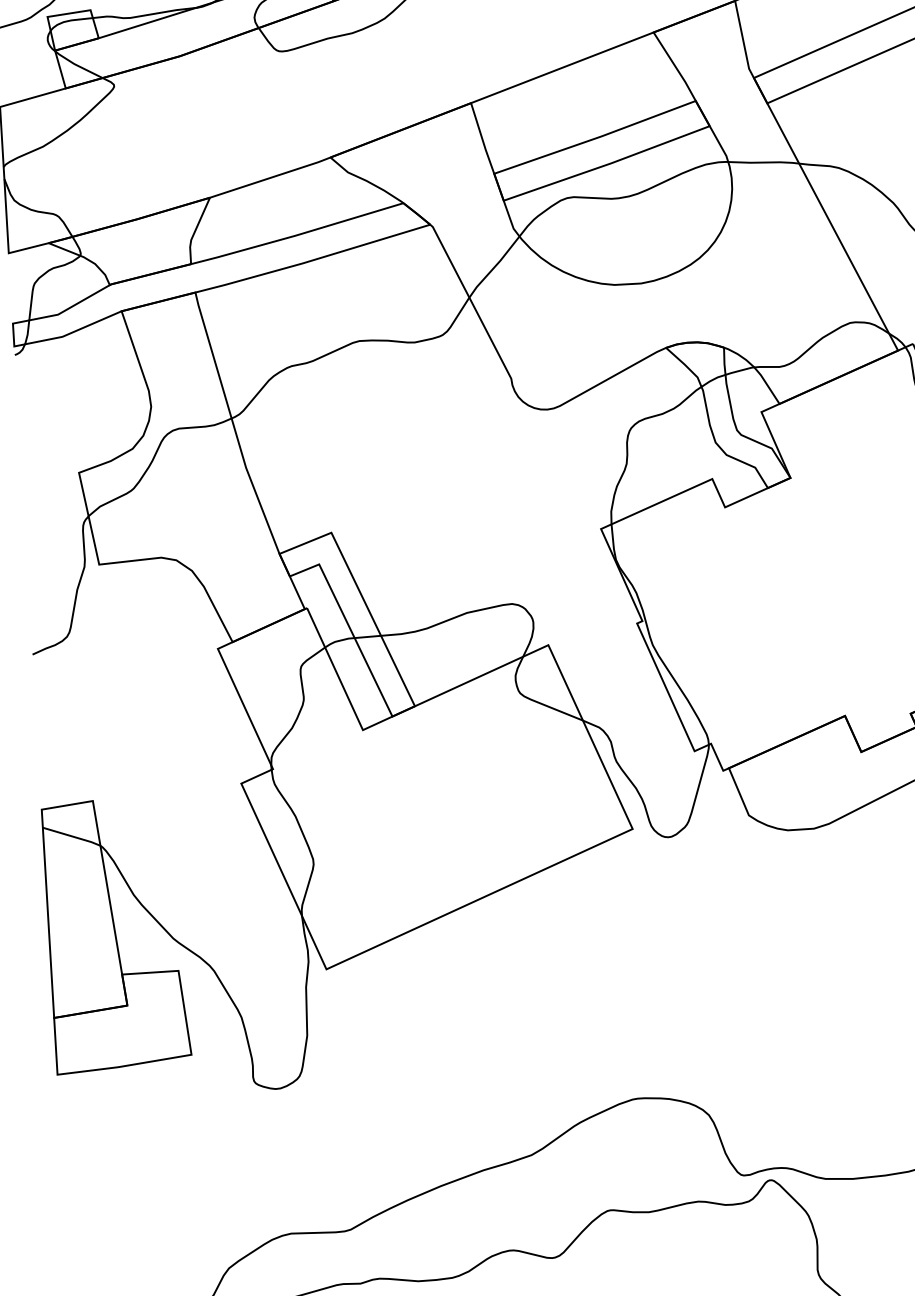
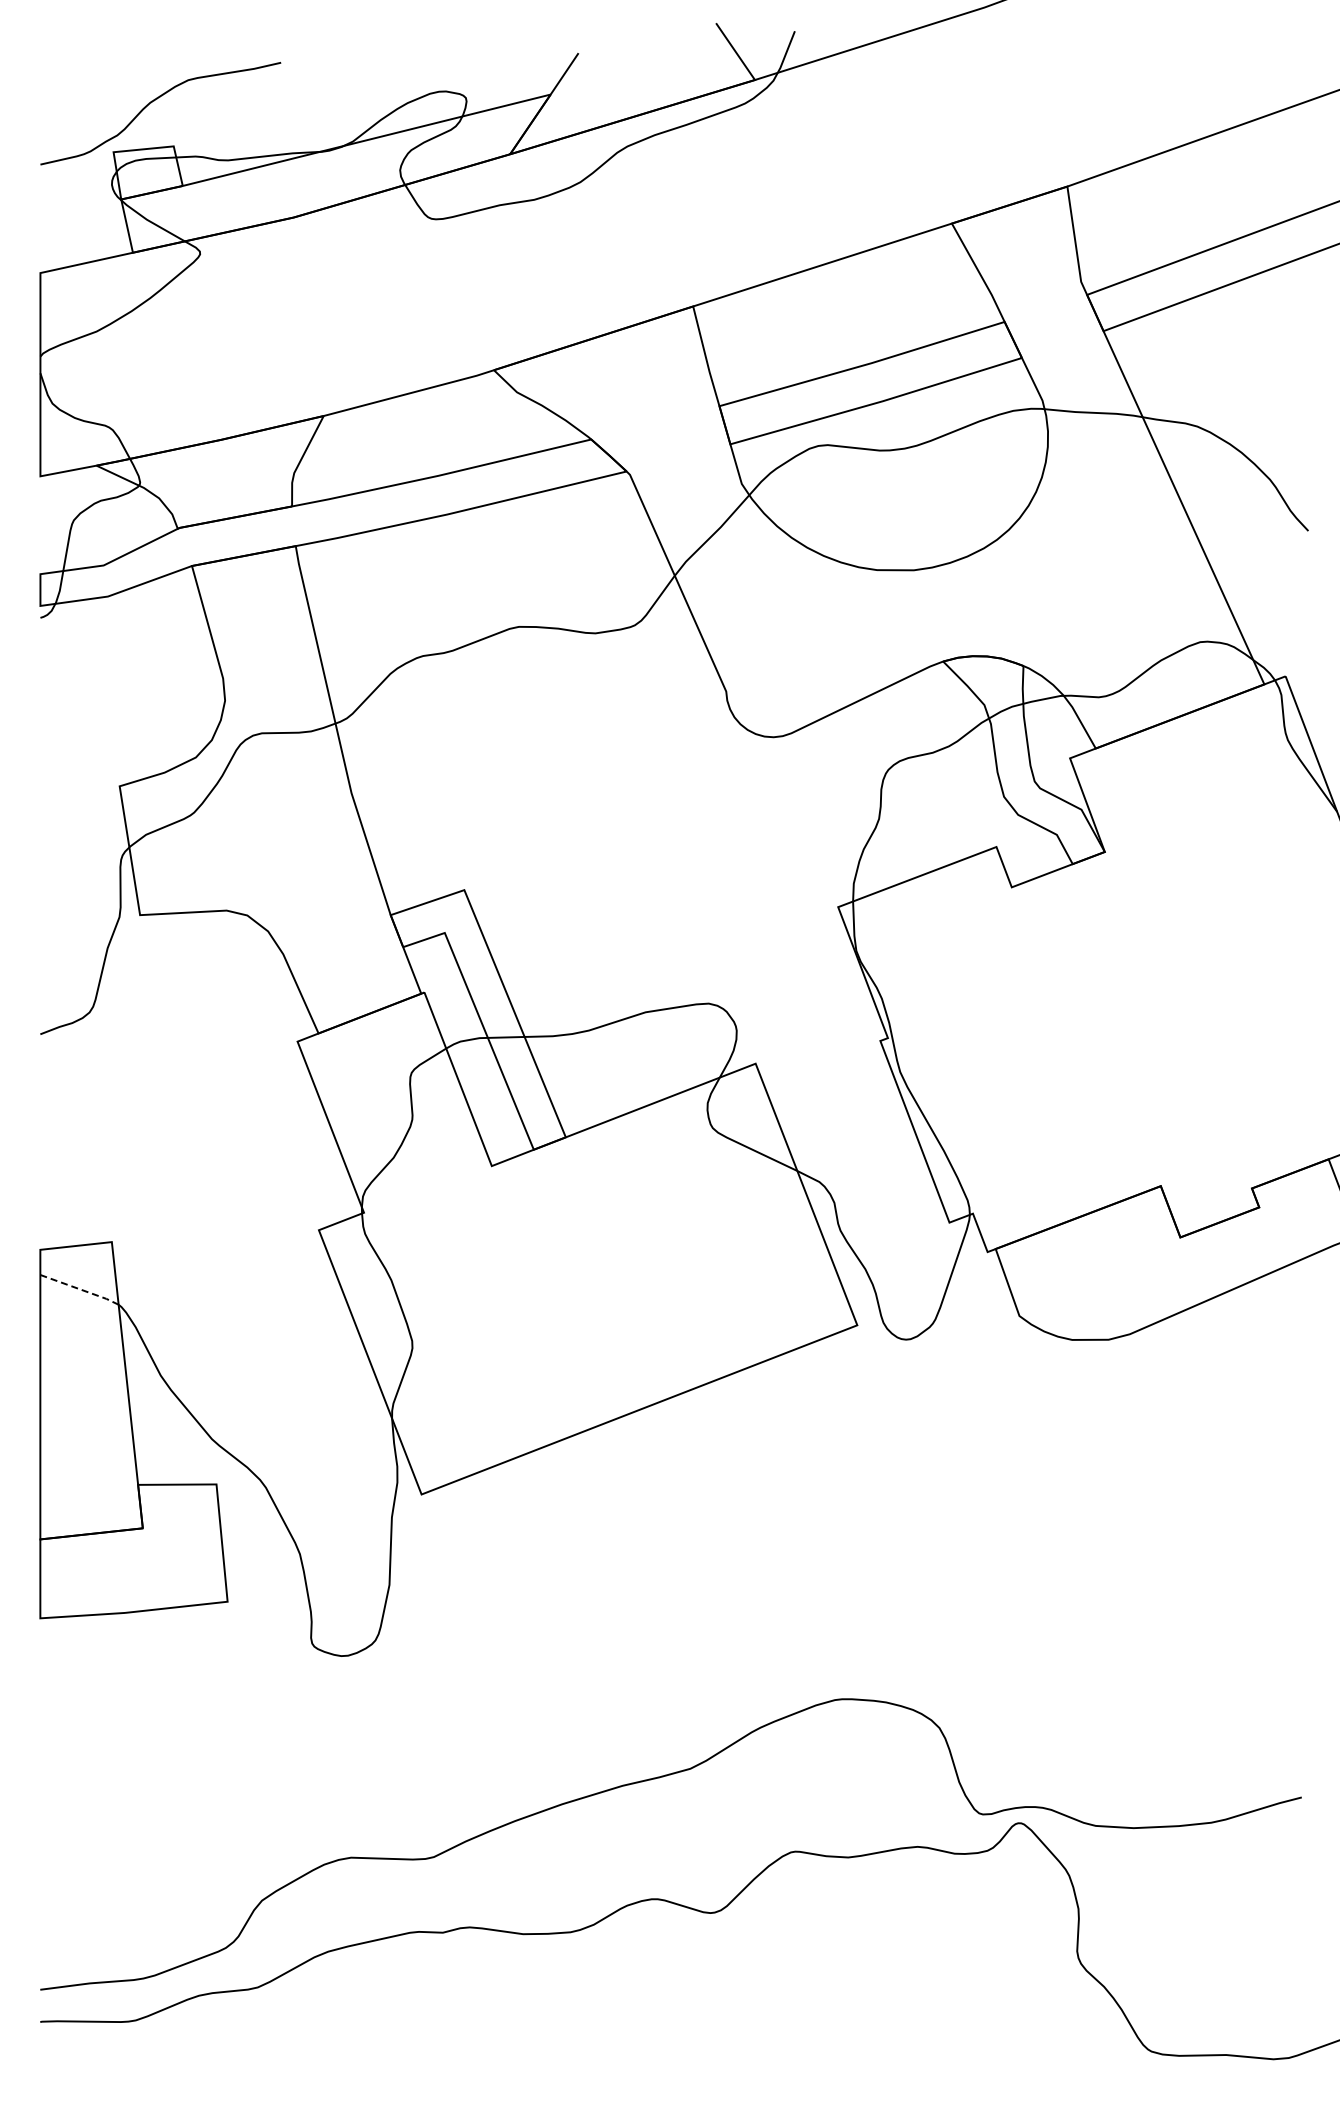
line: (72, 836) -> (80, 1289), solid -> dashed

